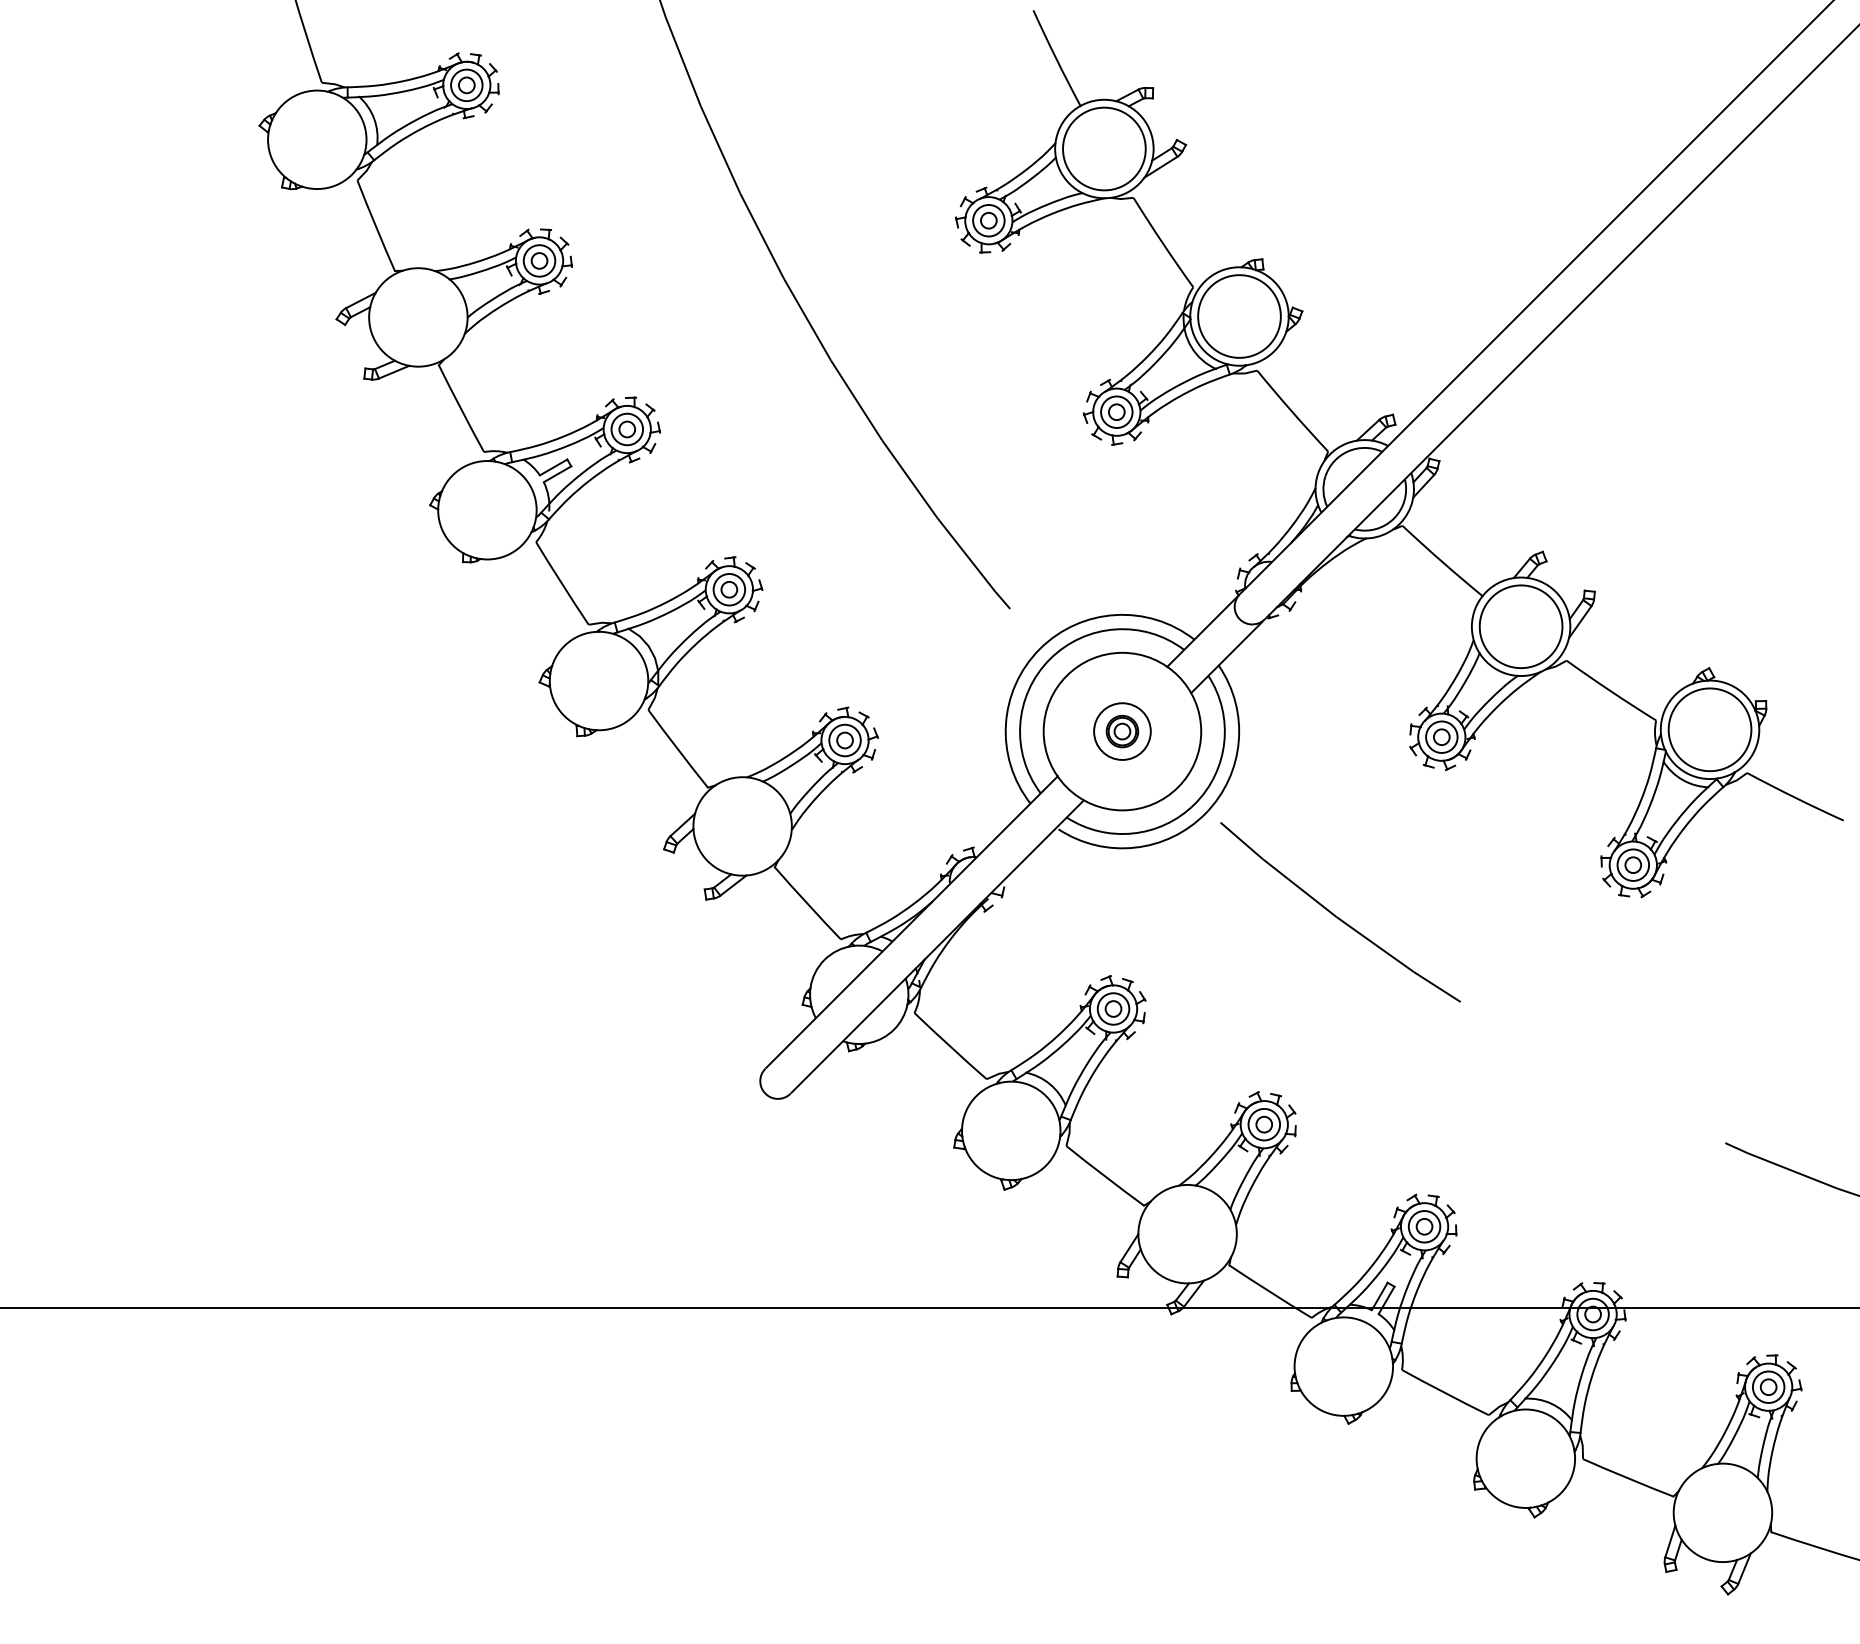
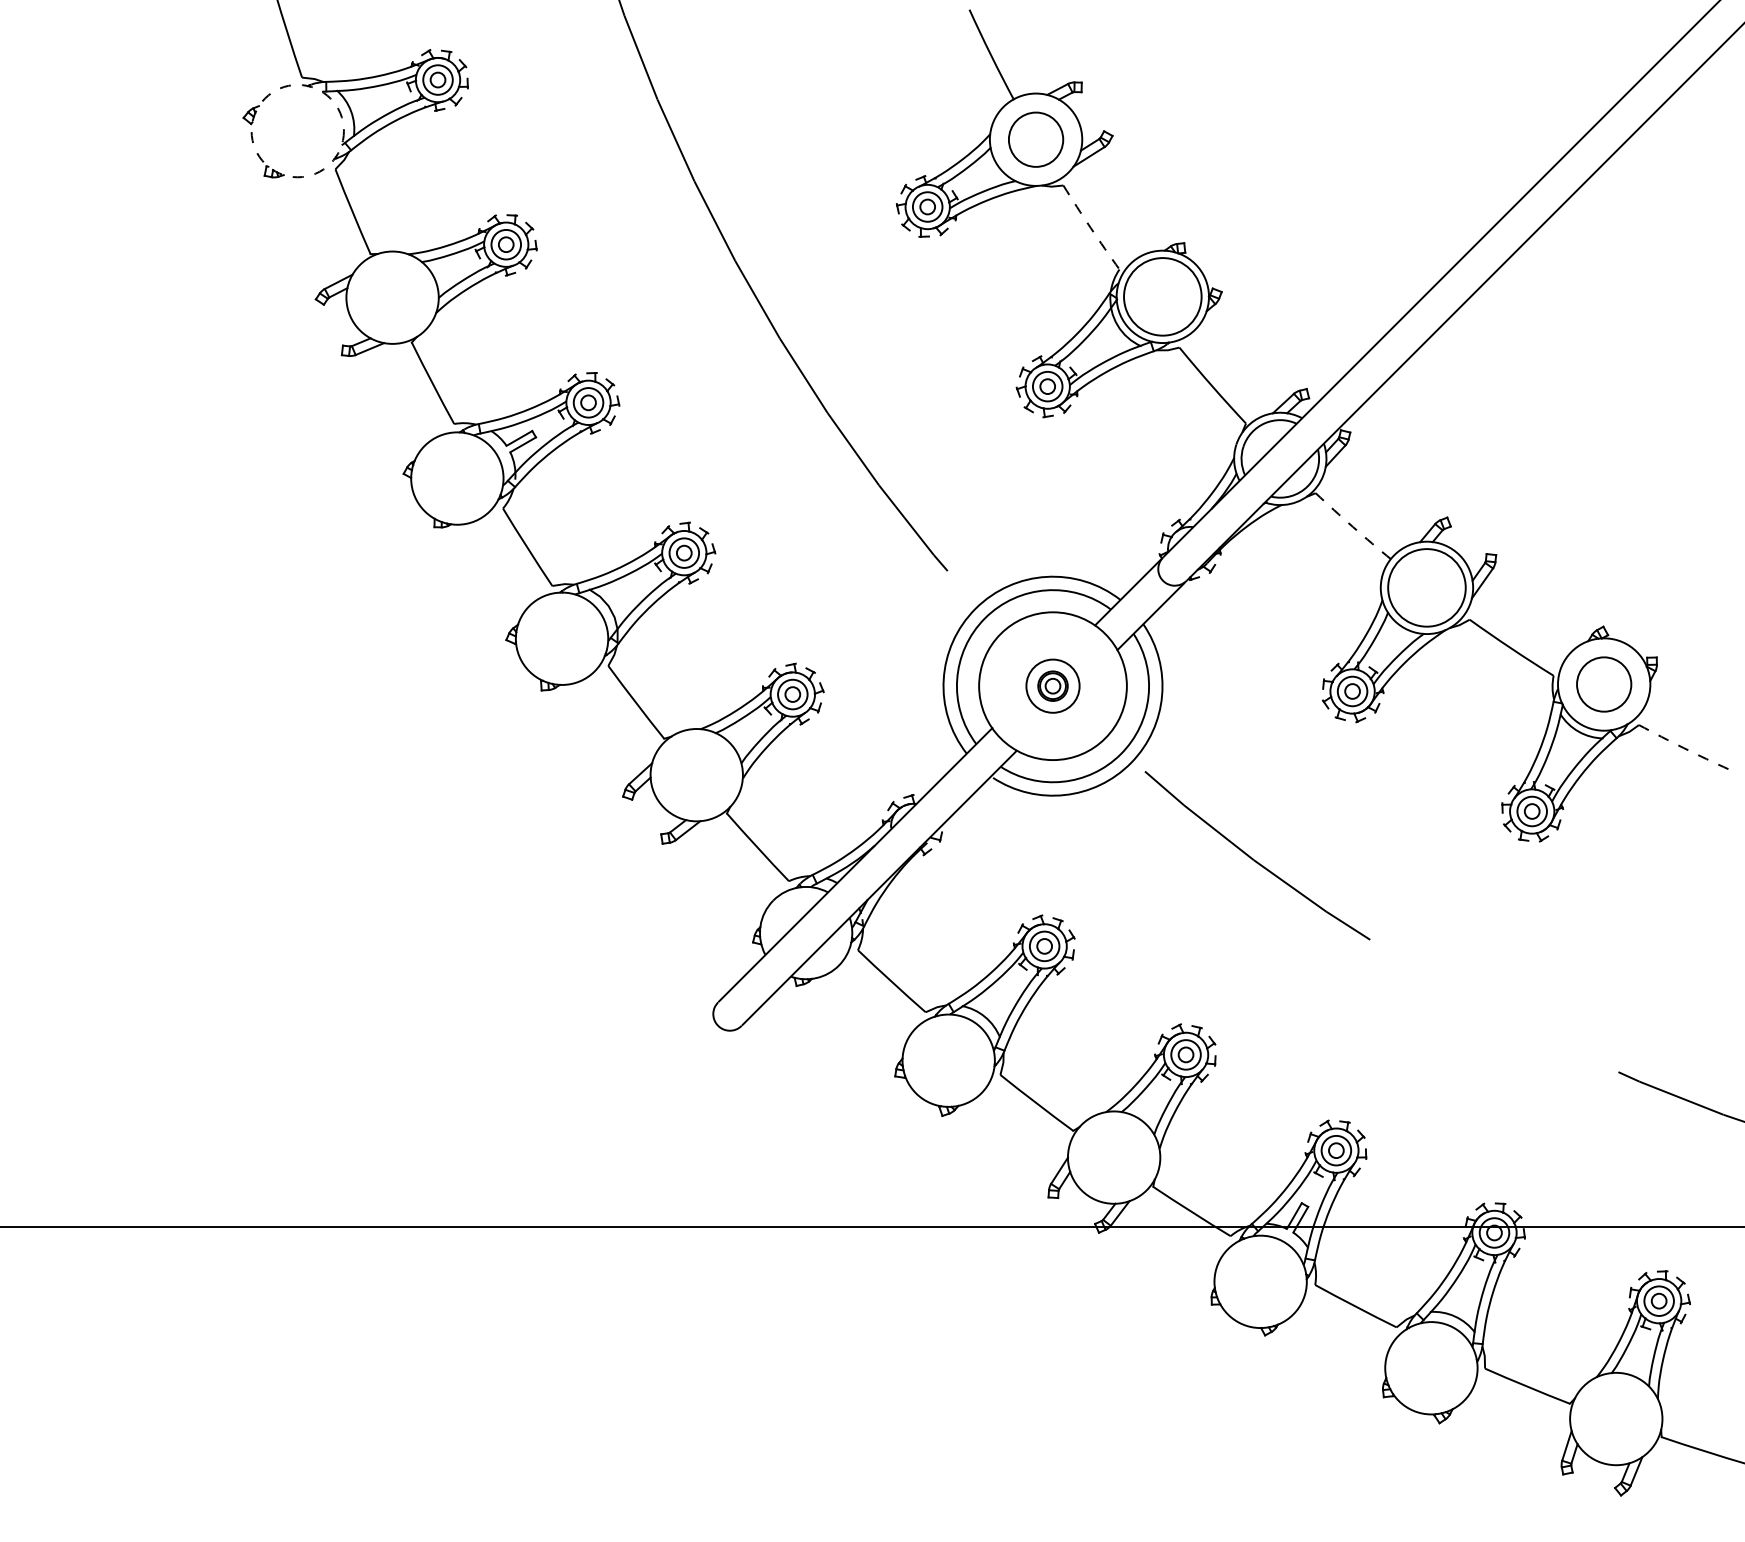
circle: (316, 139) -> (297, 130), solid -> dashed
circle: (1103, 148) -> (1035, 139), size x0.7
arc: (1162, 242) -> (1090, 227), solid -> dashed
arc: (1442, 562) -> (1353, 527), solid -> dashed
circle: (1709, 729) -> (1603, 684), size x0.7
arc: (1794, 798) -> (1683, 748), solid -> dashed

